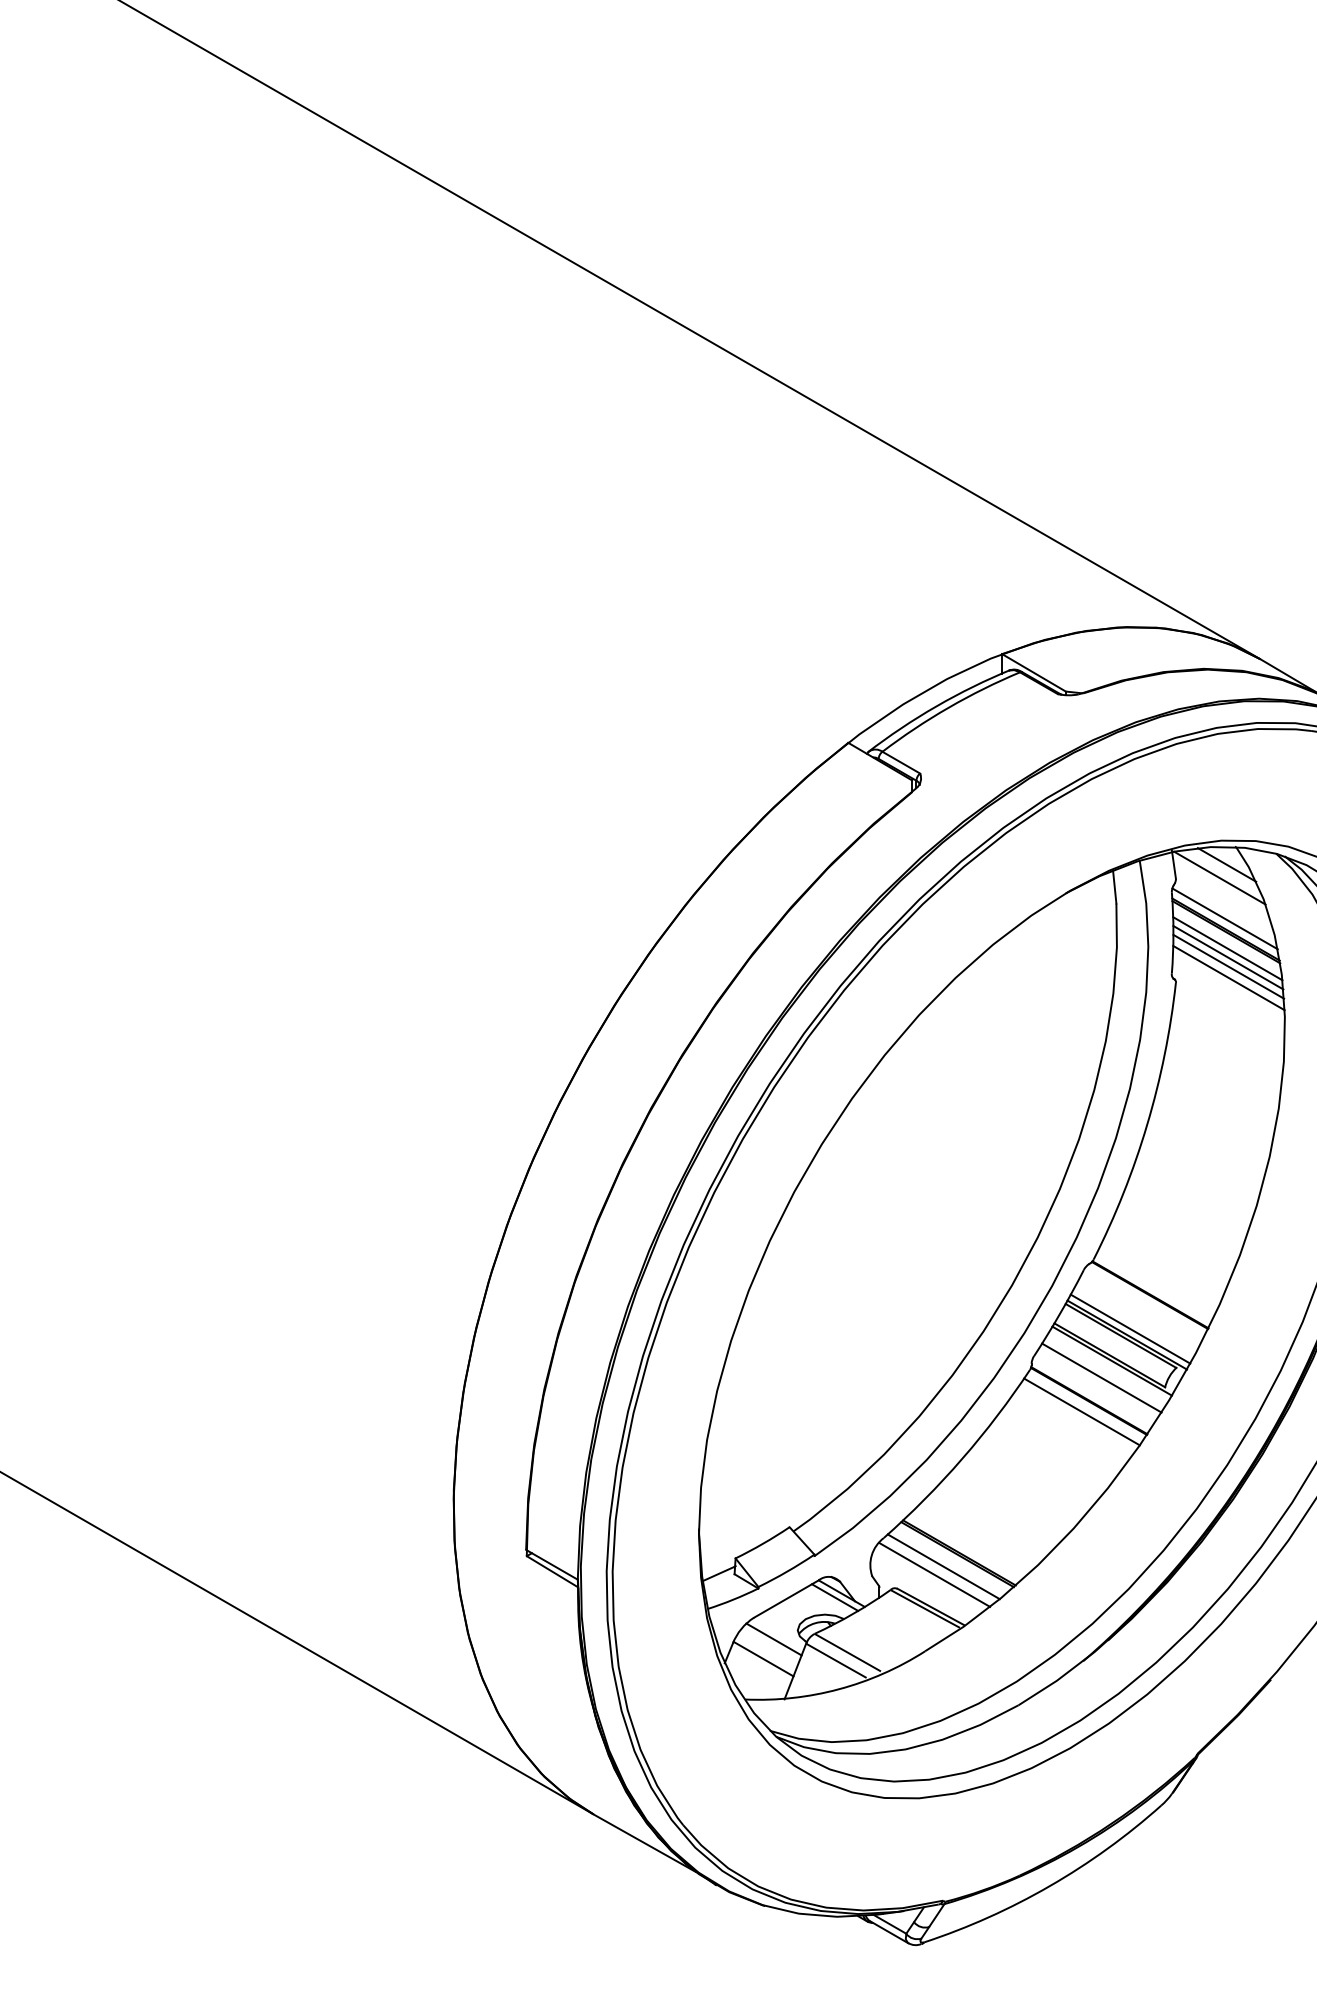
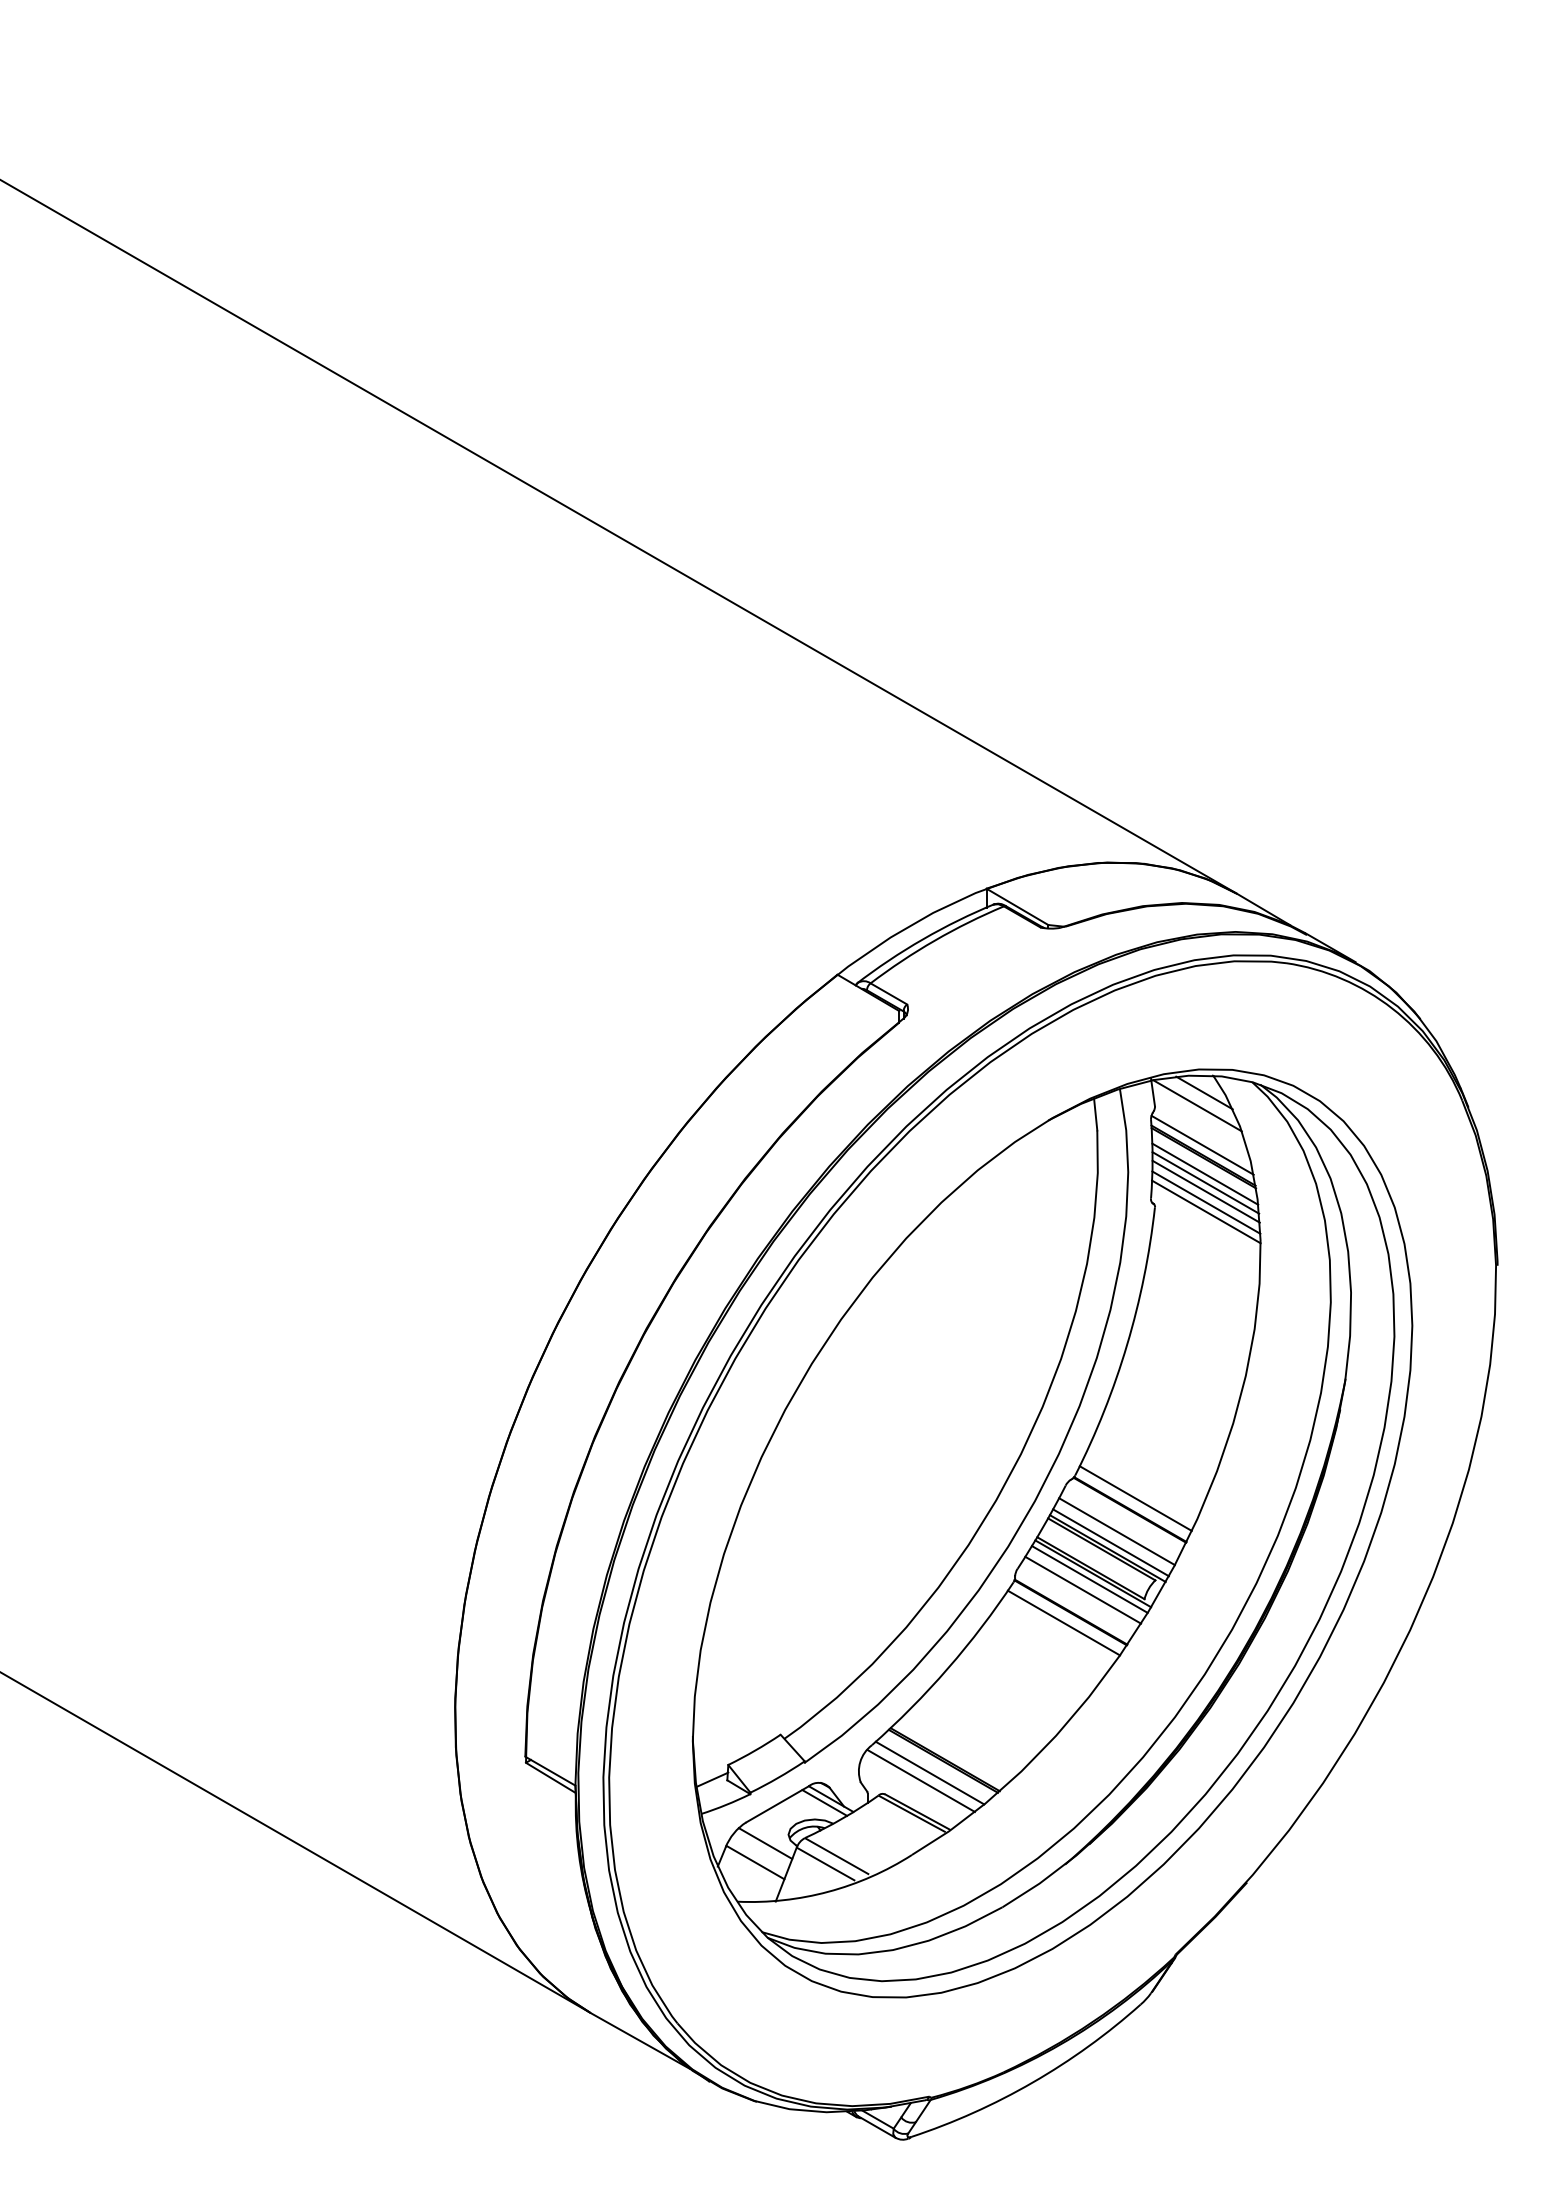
line: (1229, 987) -> (1206, 1211), added
line: (1155, 1283) -> (1135, 1498), added
line: (1136, 1317) -> (1116, 1531), added
line: (1108, 1366) -> (1089, 1579), added

